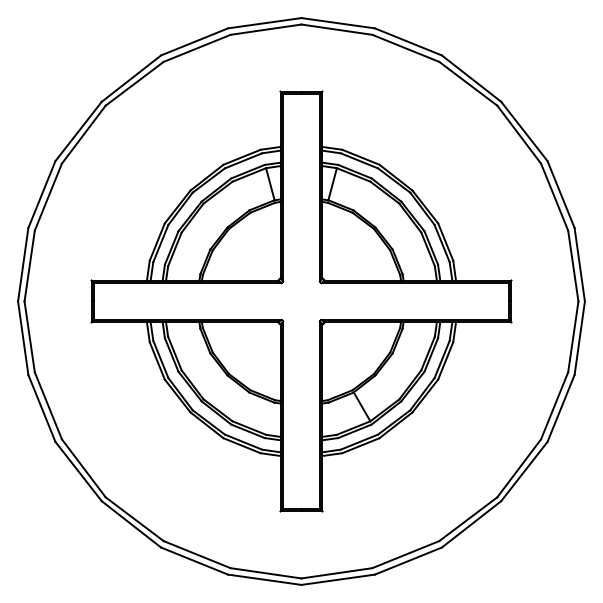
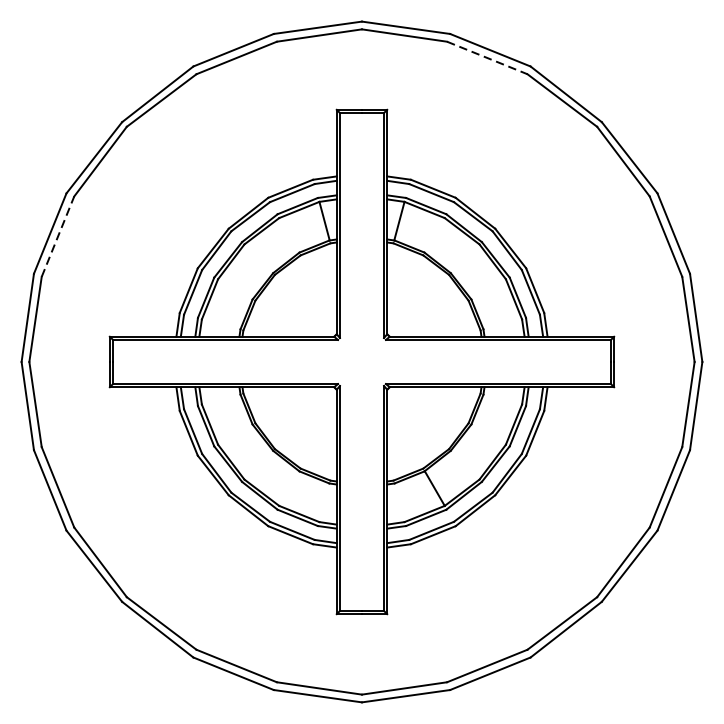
line: (406, 48) -> (488, 58), solid -> dashed
line: (48, 196) -> (58, 235), solid -> dashed

